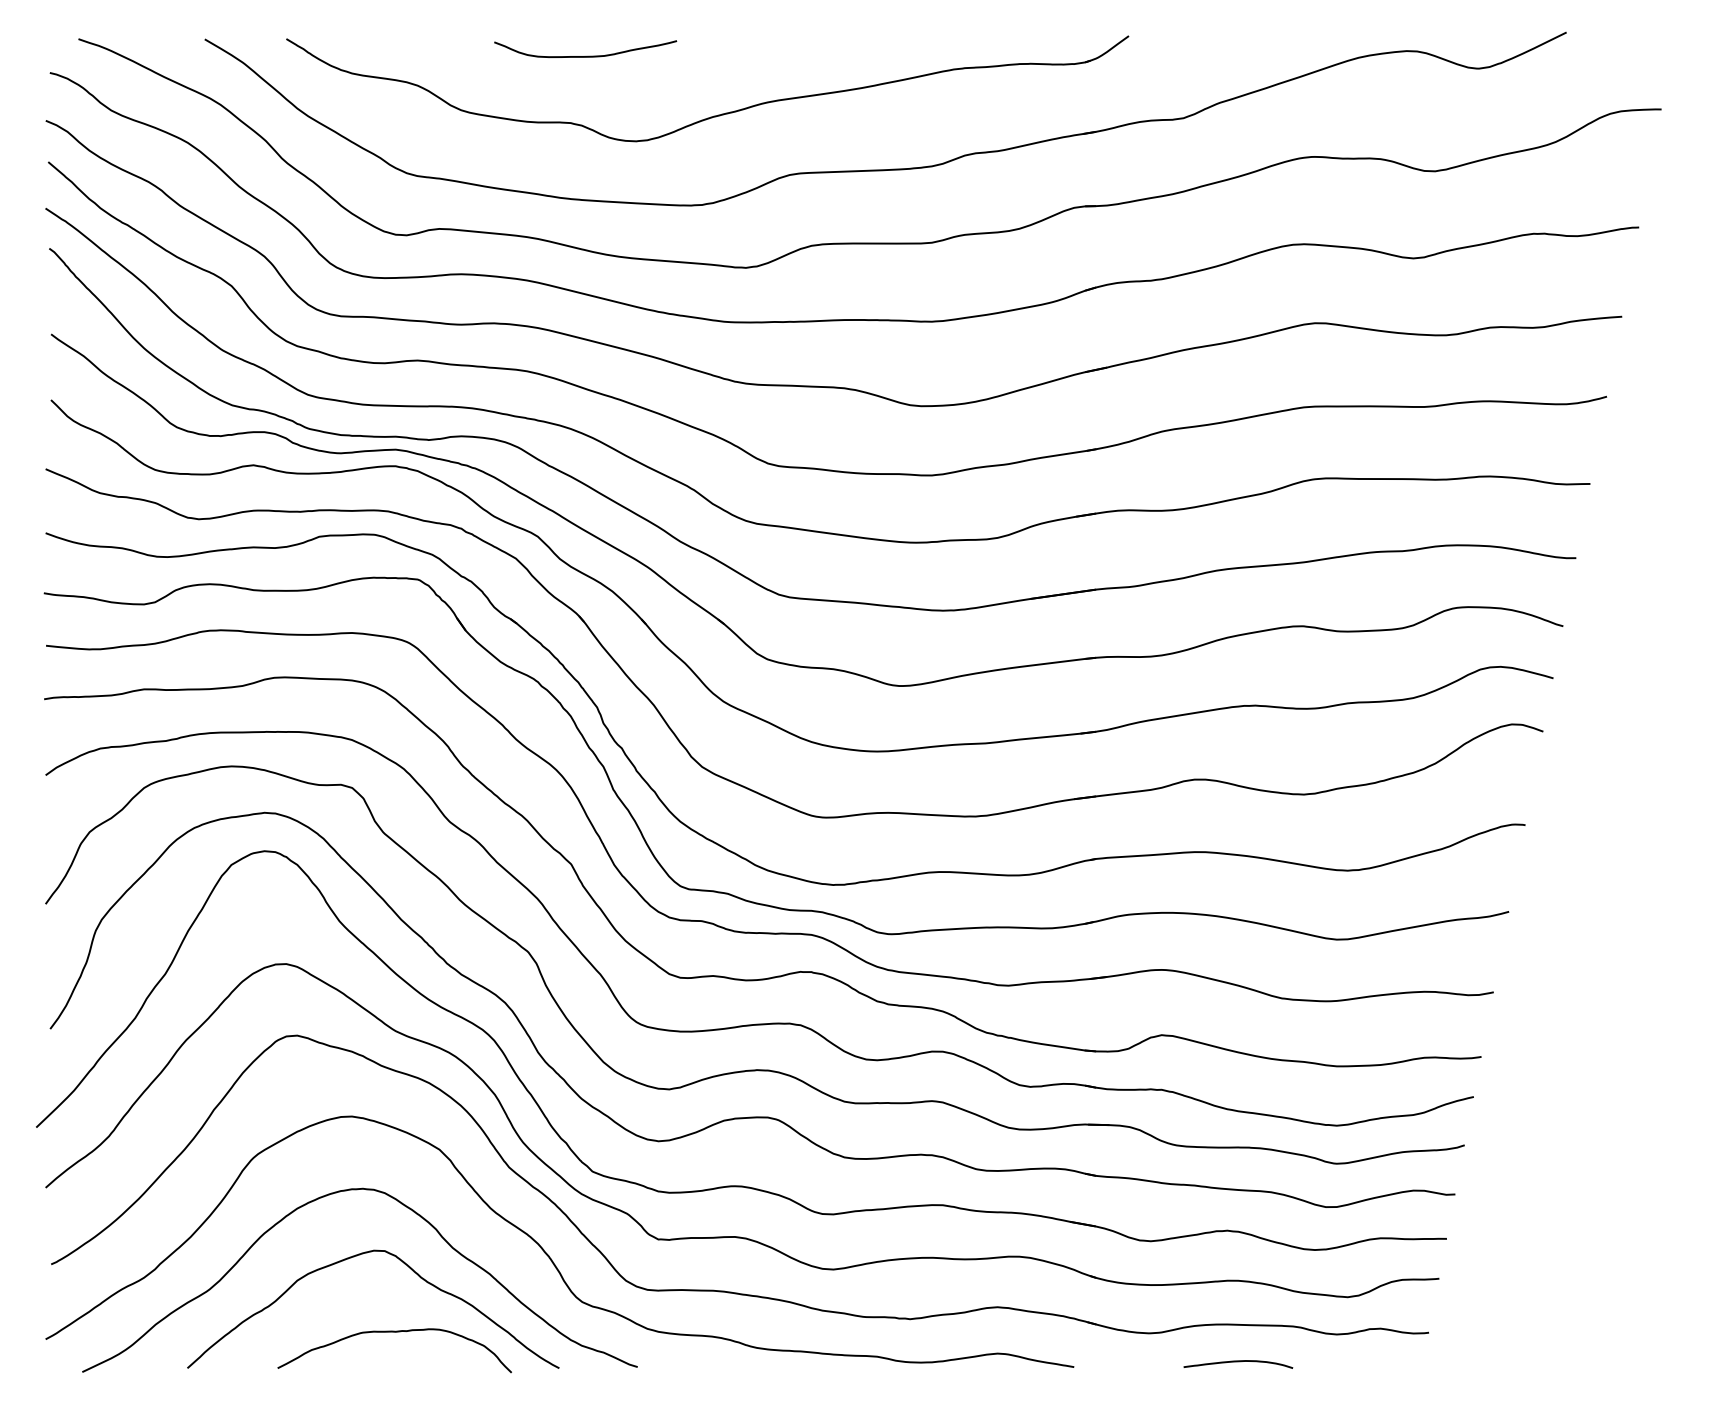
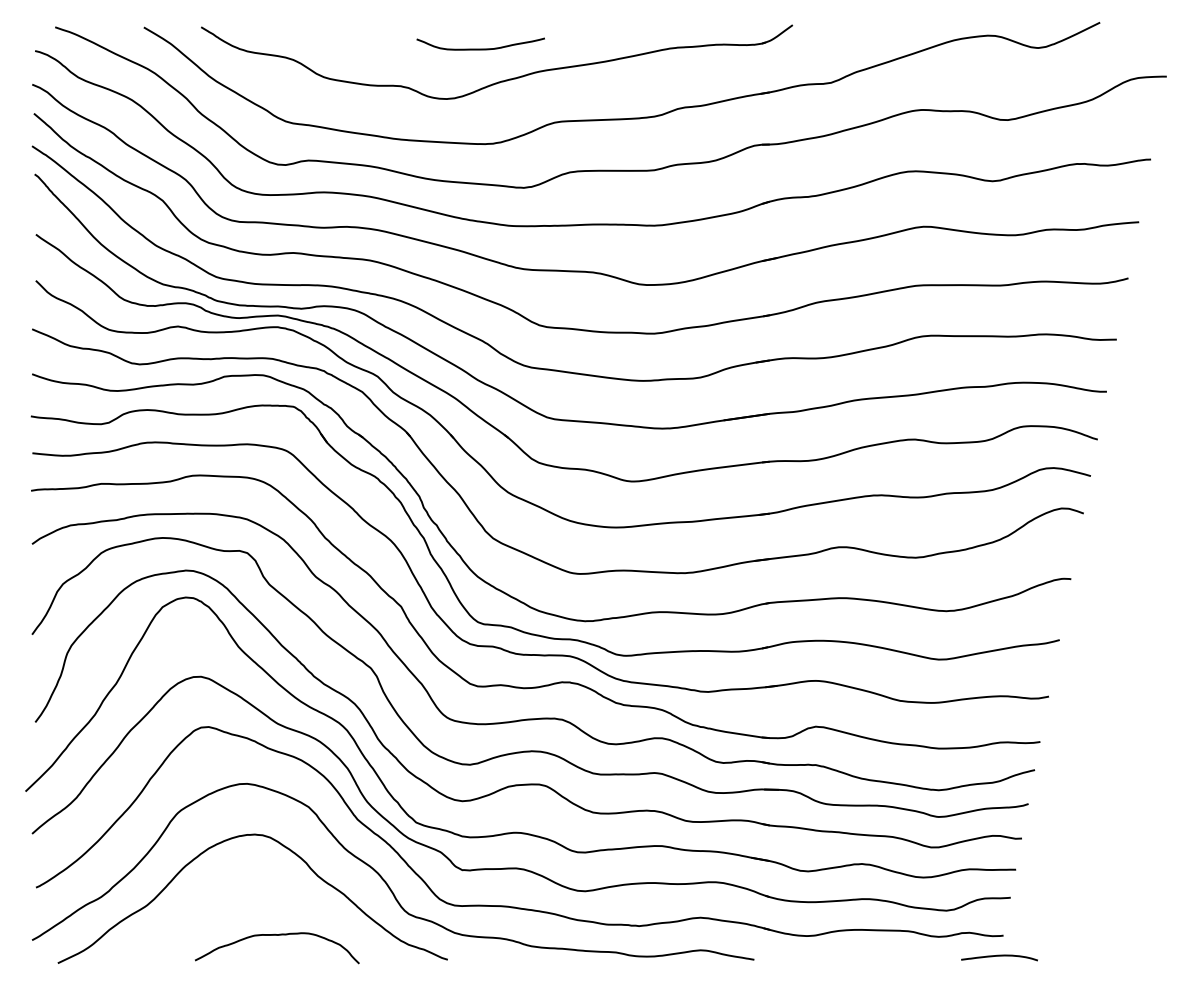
curve: (586, 55) -> (481, 48), moved
curve: (411, 1270) -> (289, 891), removed
curve: (1238, 1362) -> (999, 956), moved

